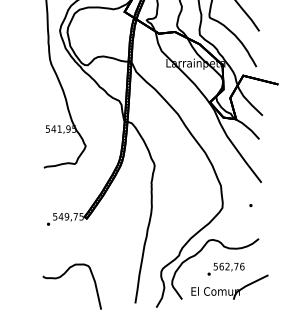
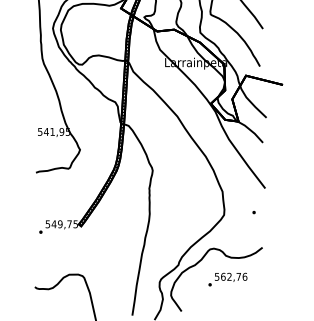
part: (229, 286) -> (231, 297), removed

